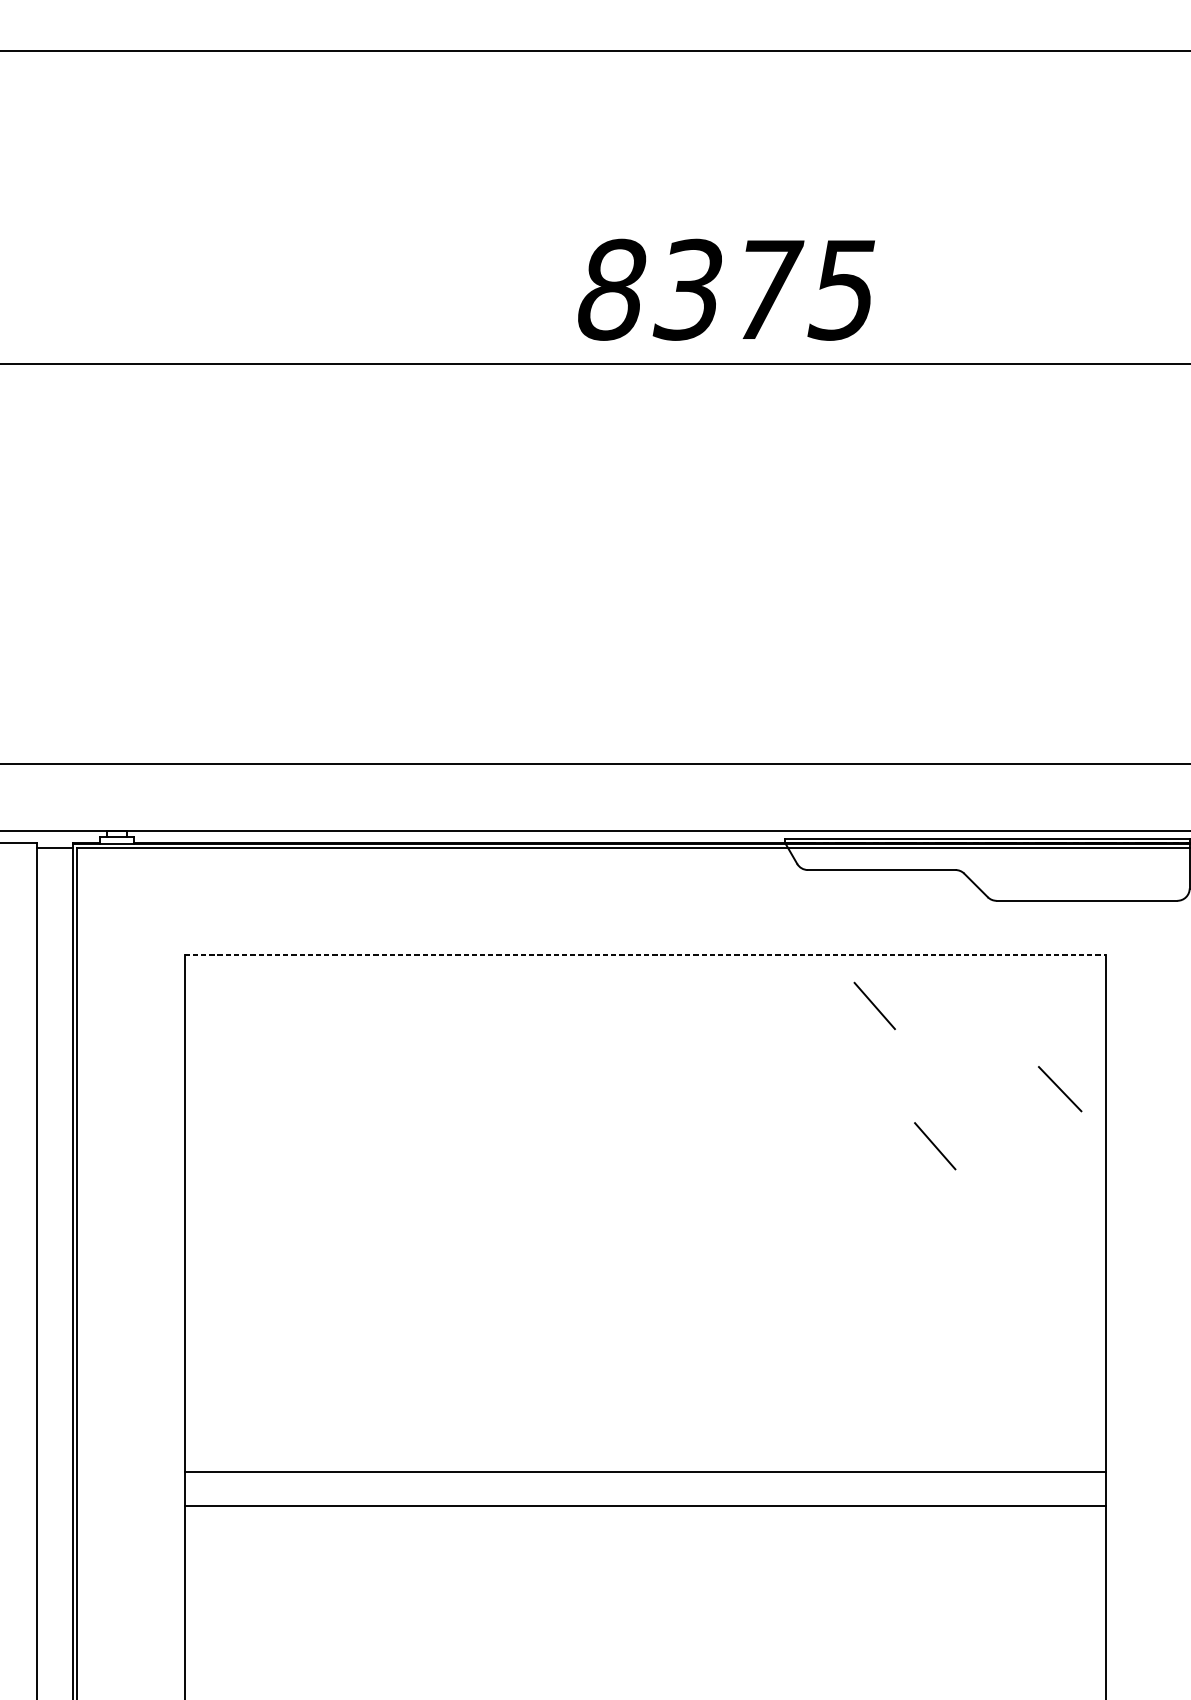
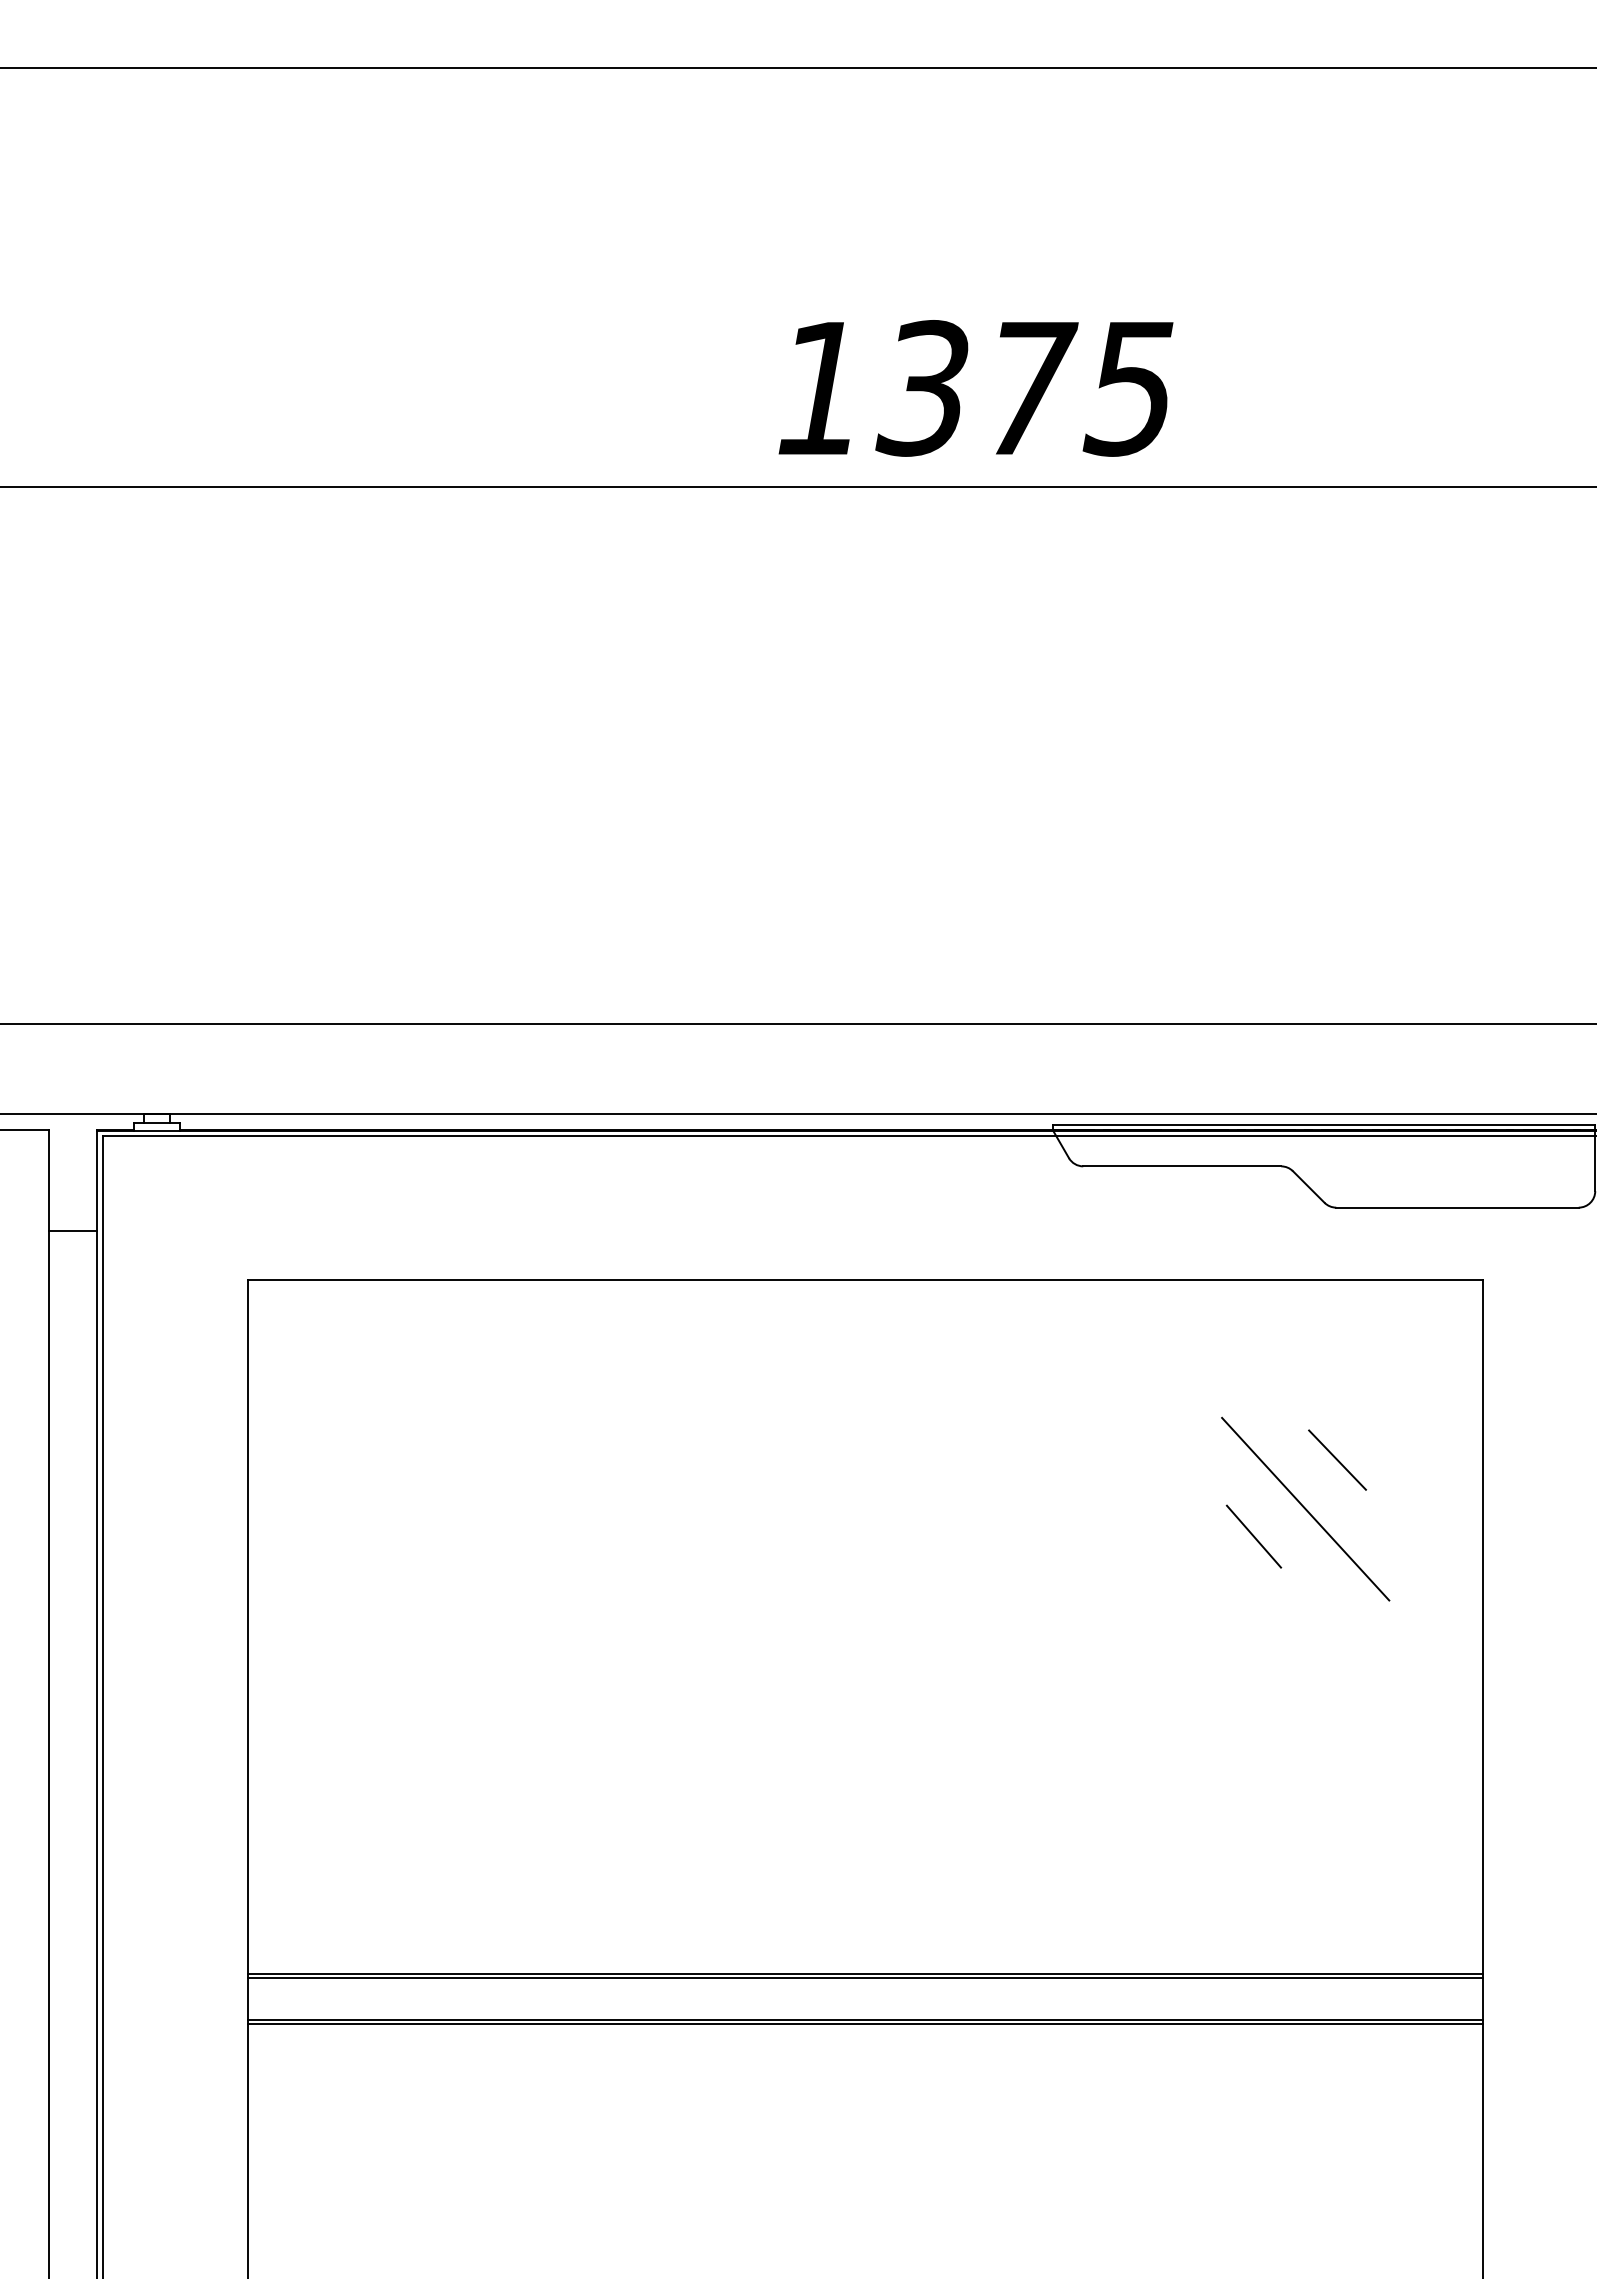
text: (611, 289) -> (820, 388), 8375 -> 1375
line: (54, 848) -> (73, 1231), moved
line: (645, 955) -> (865, 1280), dashed -> solid
line: (874, 1005) -> (1172, 1348), removed
line: (1060, 1088) -> (1337, 1459), moved
line: (973, 1125) -> (1305, 1508), added
line: (644, 1475) -> (864, 1978), added
line: (644, 1509) -> (864, 2023), added

